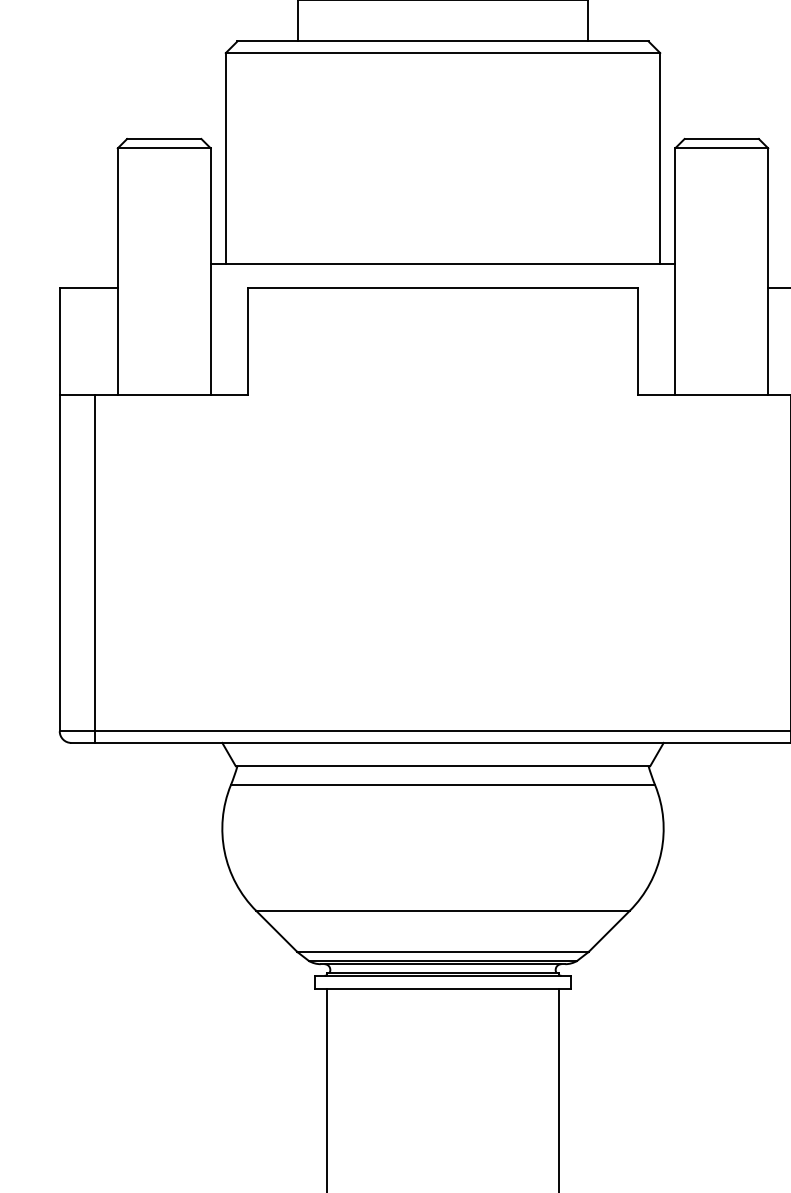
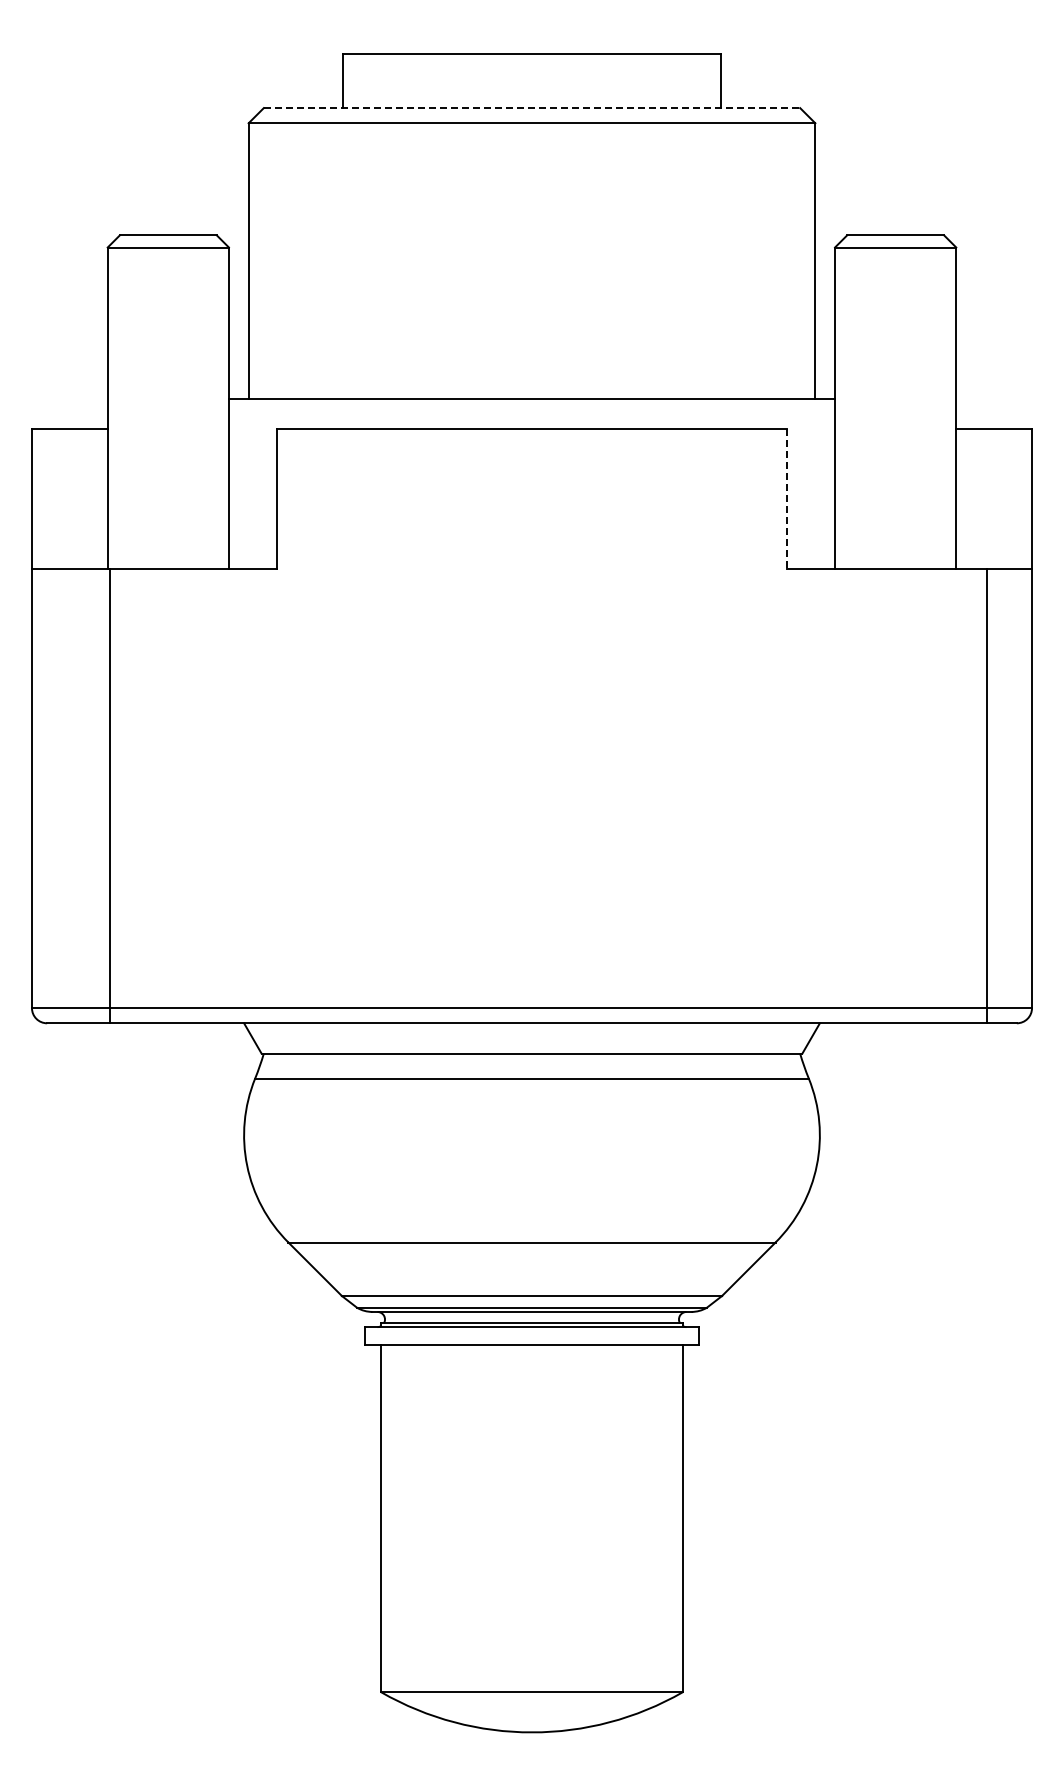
line: (443, 41) -> (532, 108), solid -> dashed
line: (638, 341) -> (786, 499), solid -> dashed
line: (94, 568) -> (110, 795), moved

